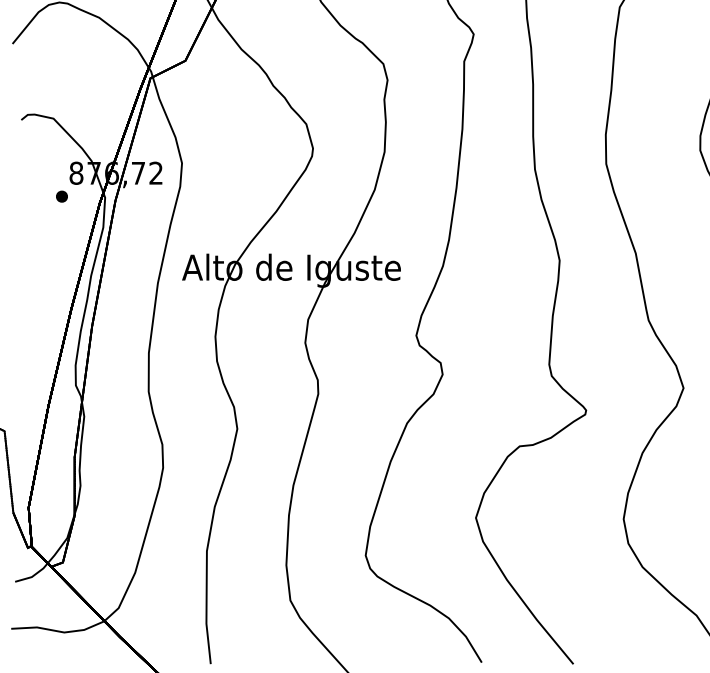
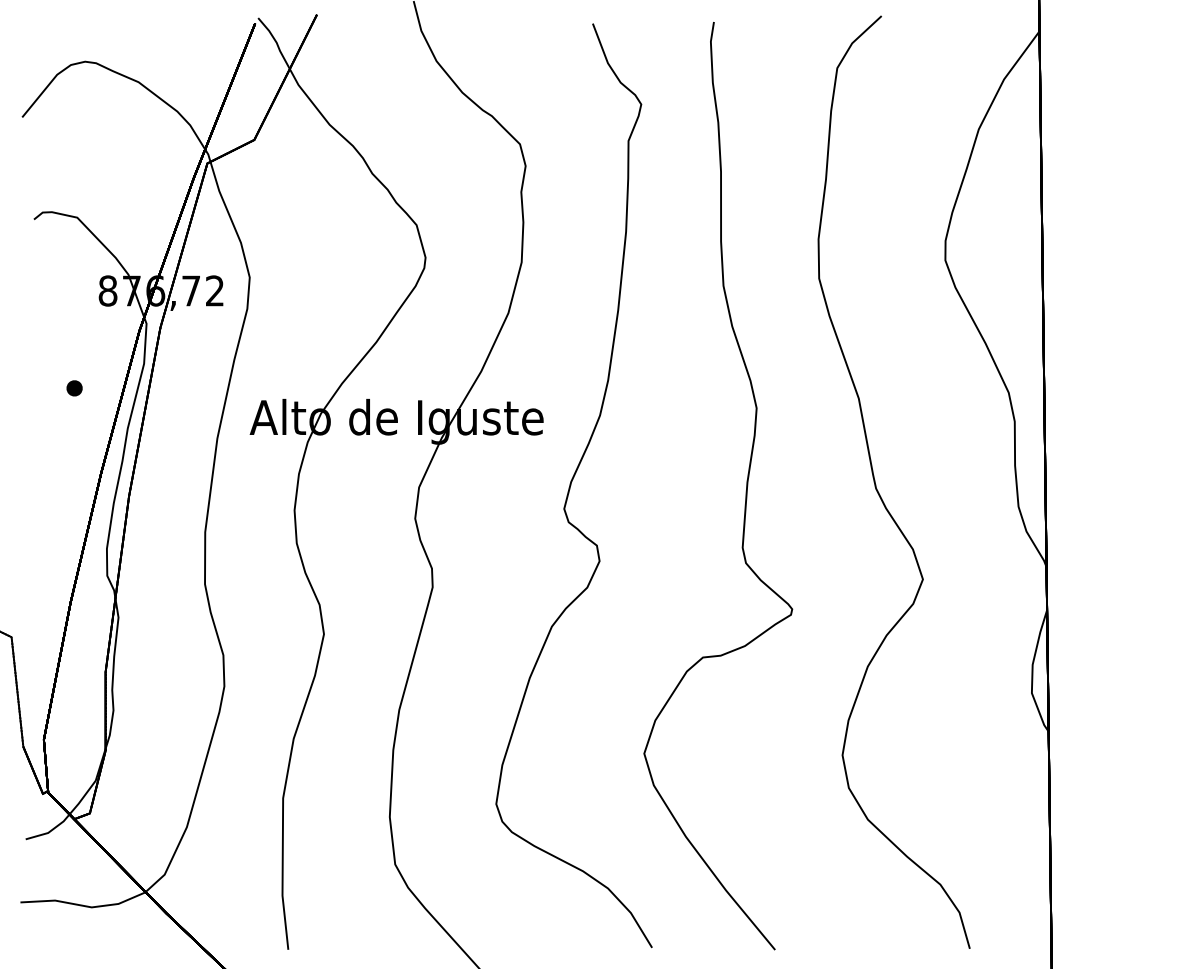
part: (61, 196) -> (74, 388), moved

